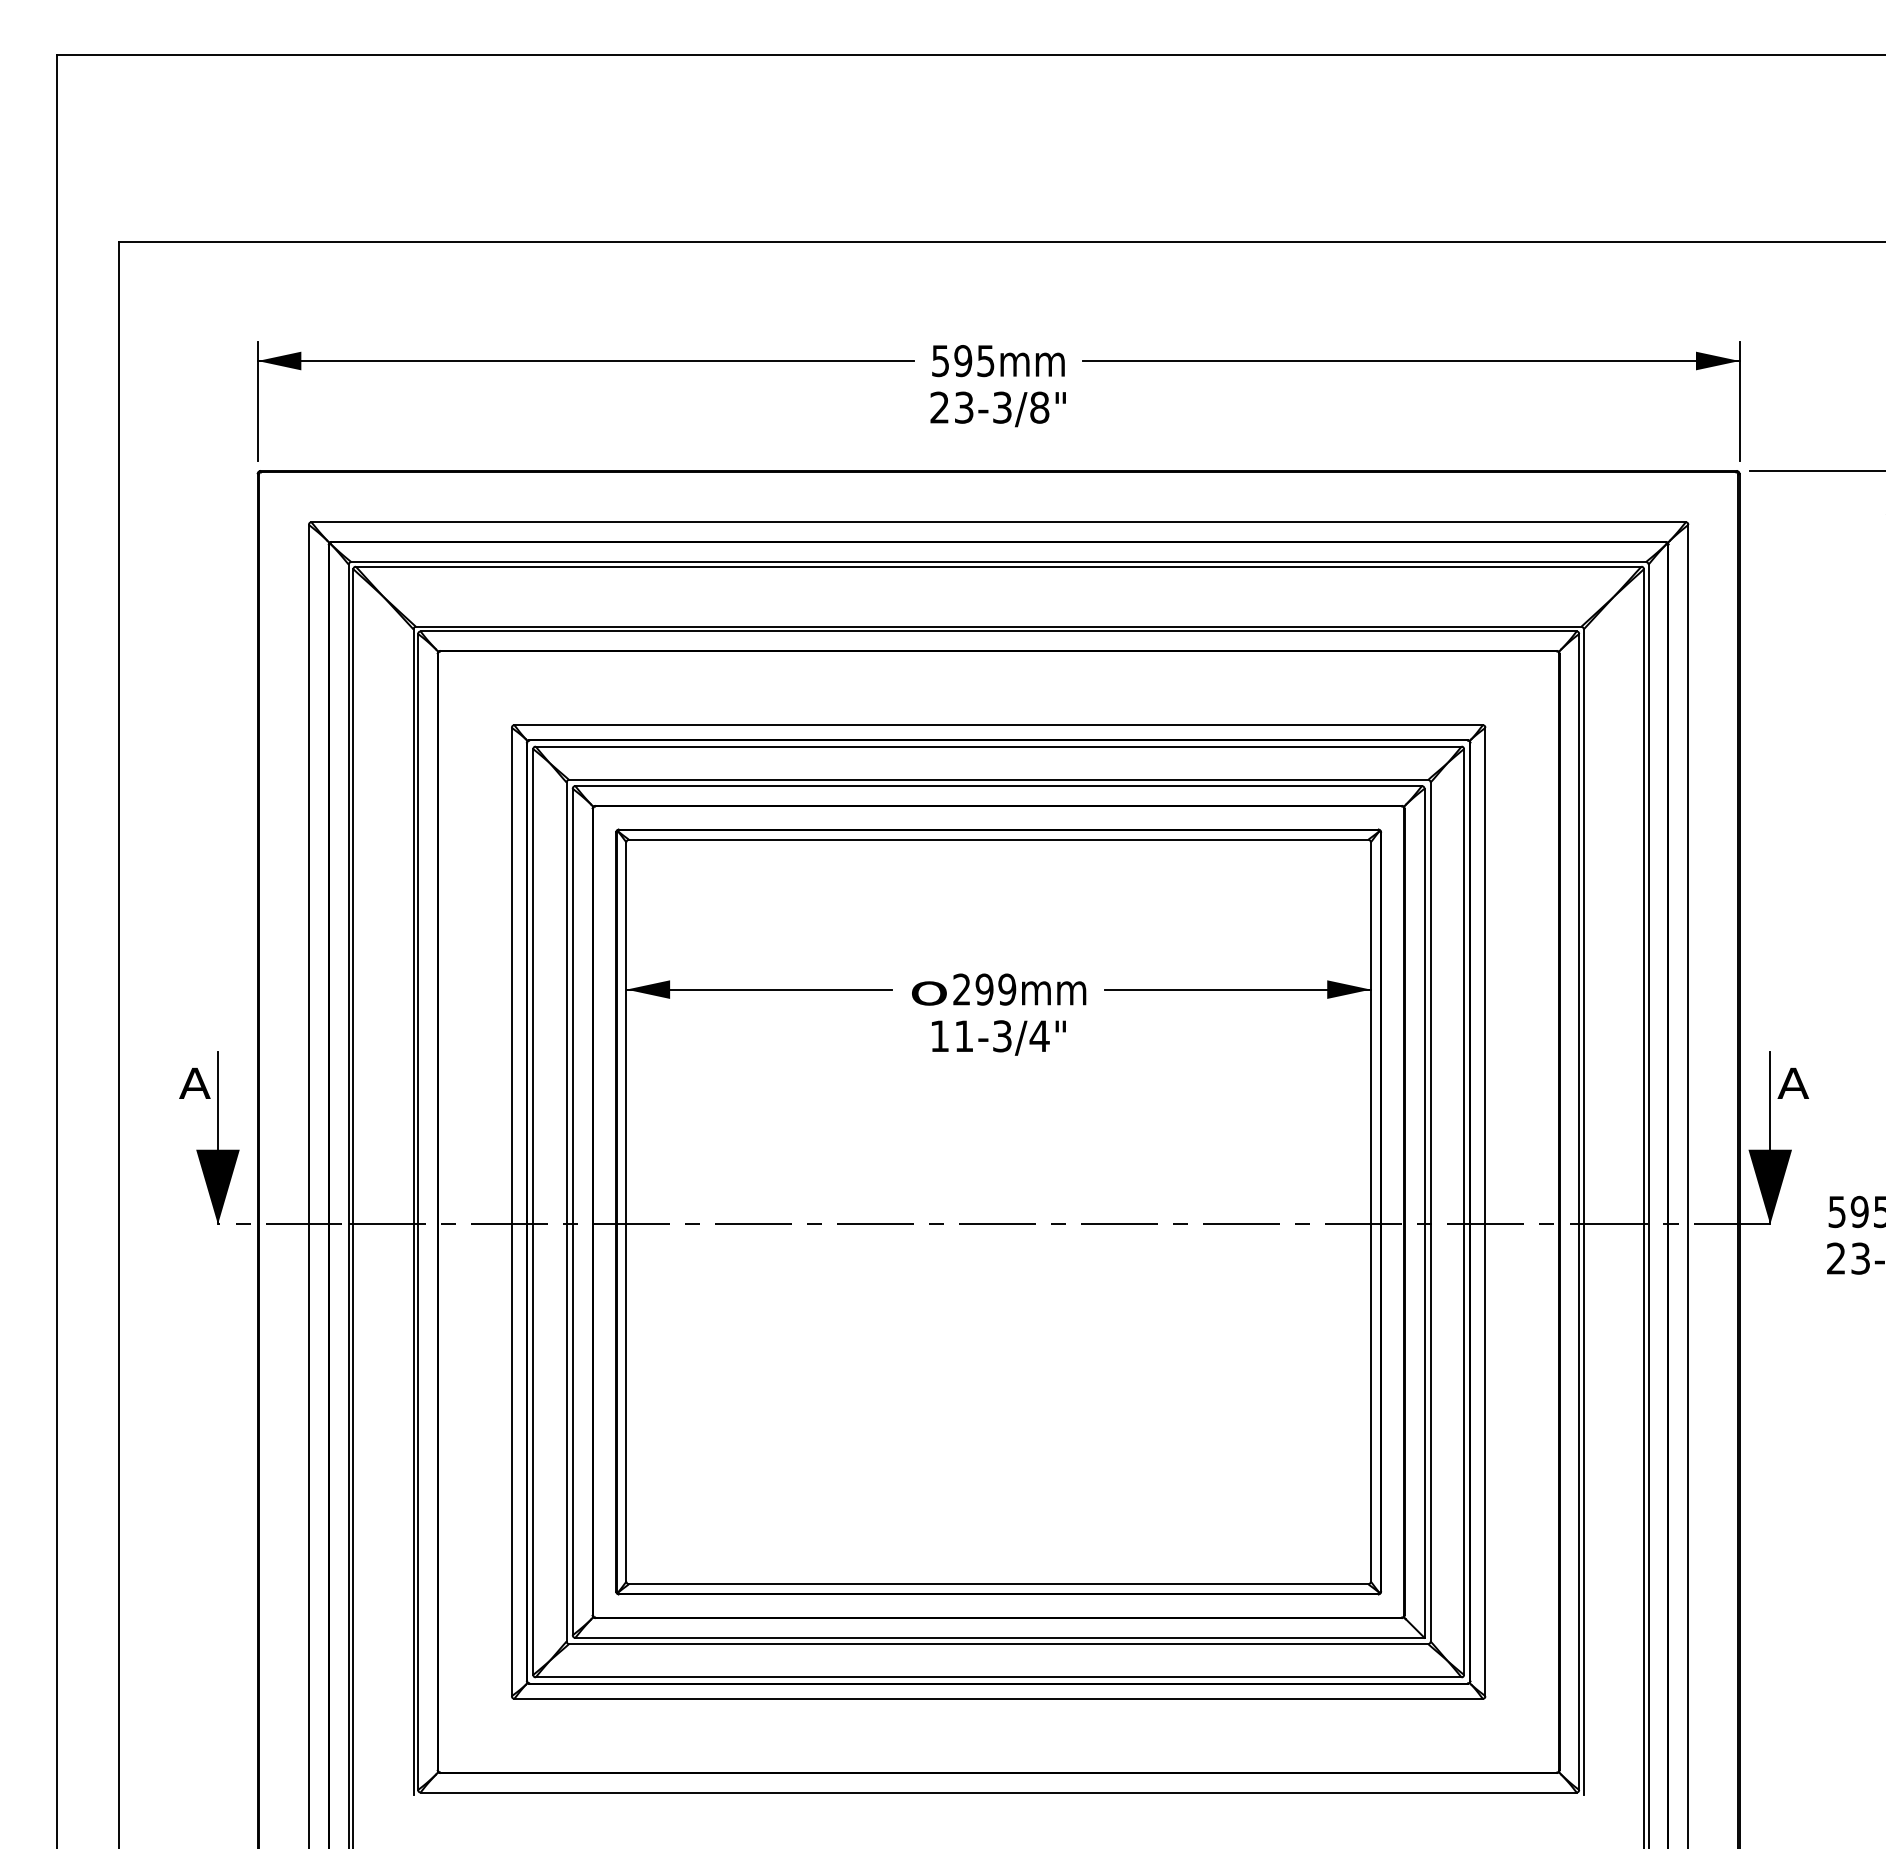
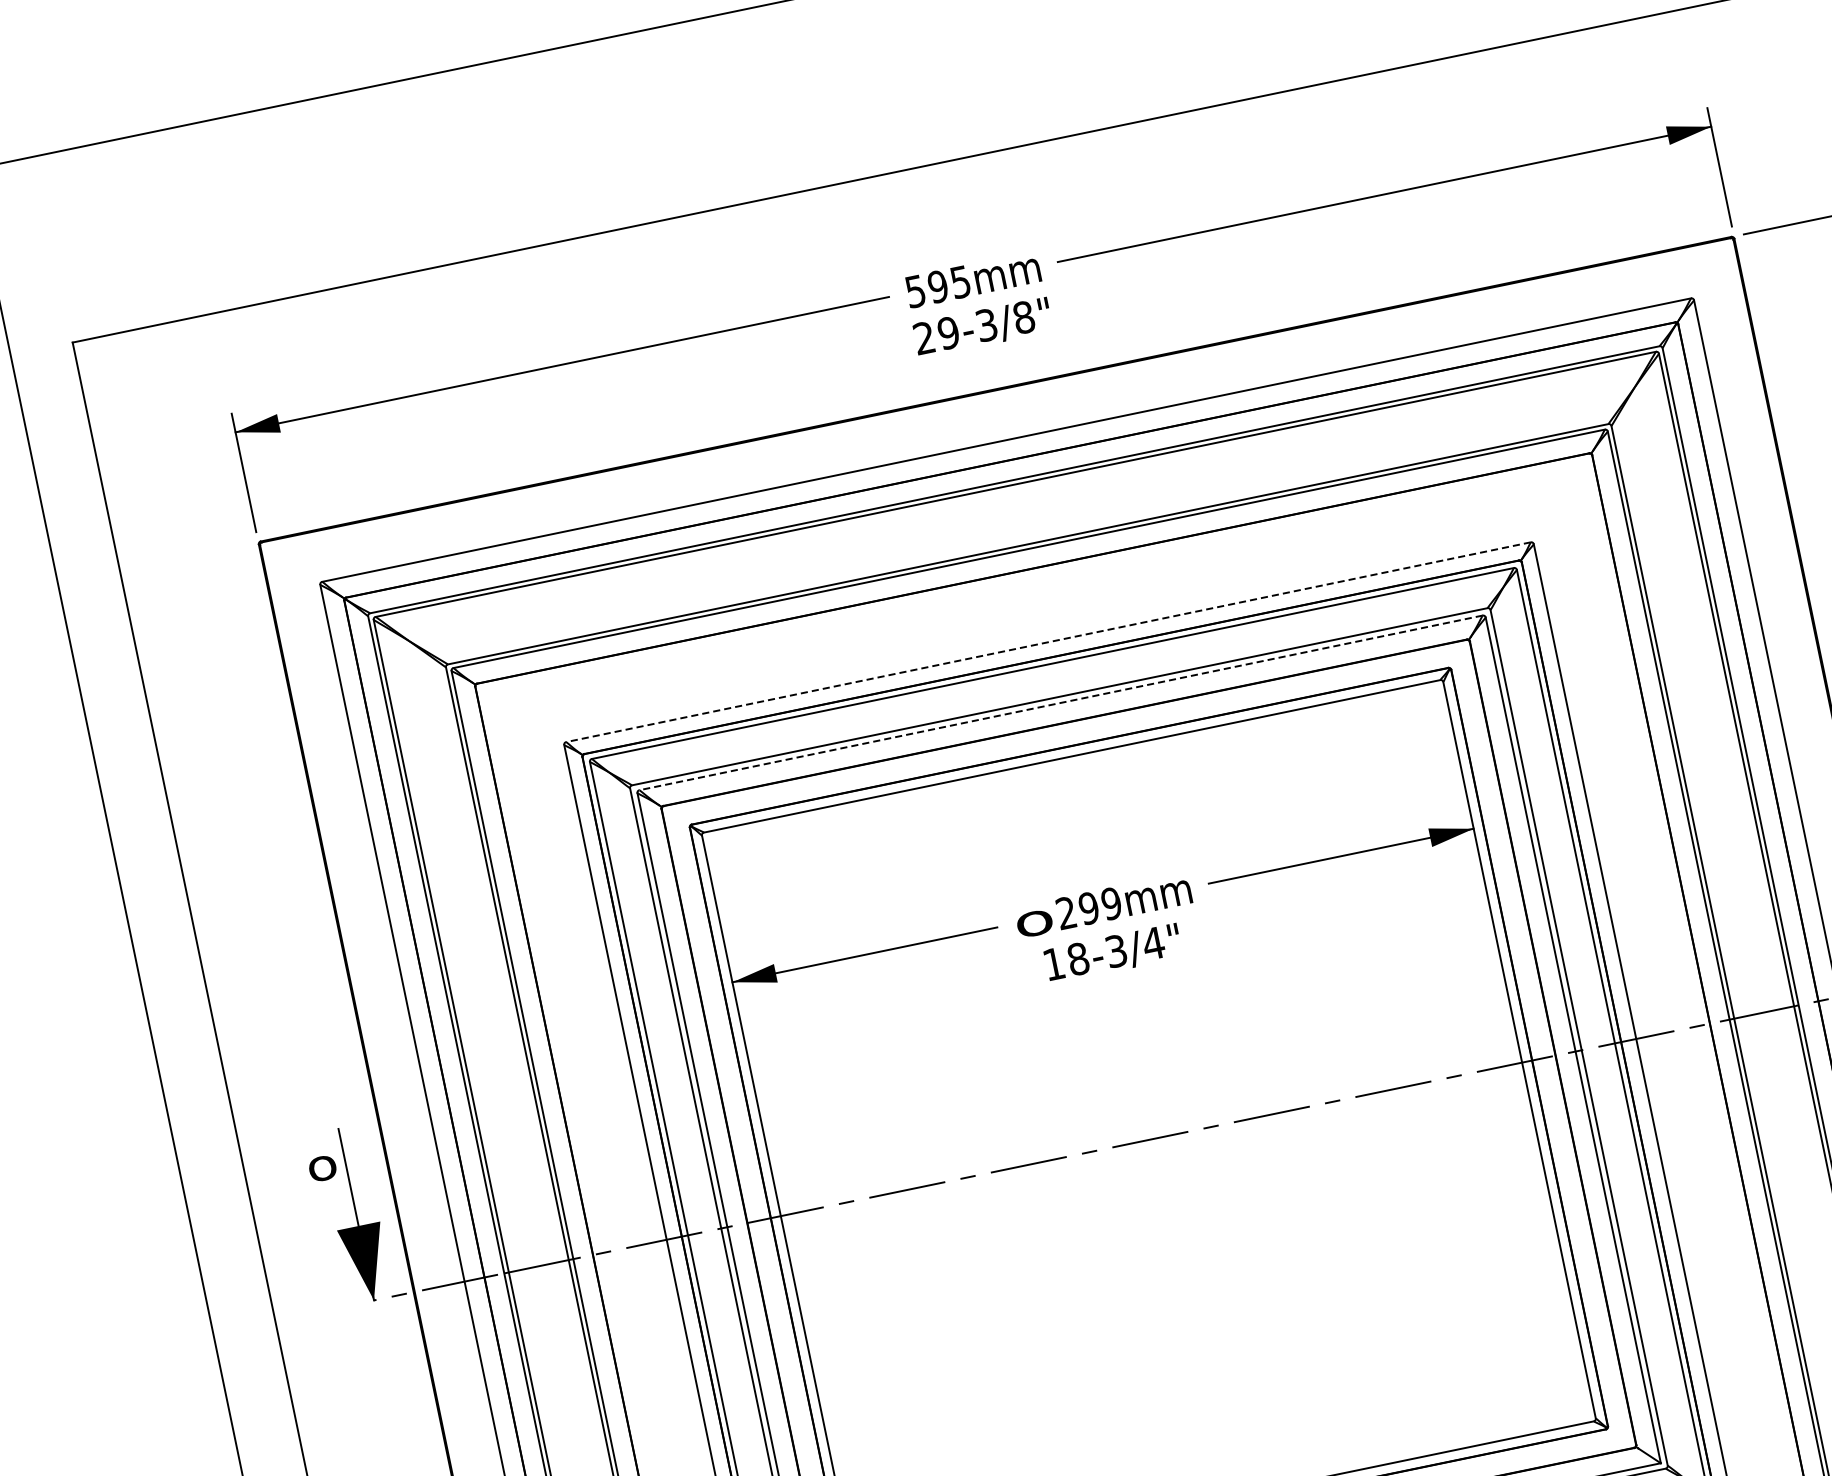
text: (963, 407) -> (947, 333), 23-3/8" -> 29-3/8"
line: (998, 725) -> (1048, 642), solid -> dashed
line: (998, 786) -> (1061, 703), solid -> dashed
text: (963, 1036) -> (1077, 959), 11-3/4" -> 18-3/4"
text: (194, 1083) -> (321, 1164), A -> o

